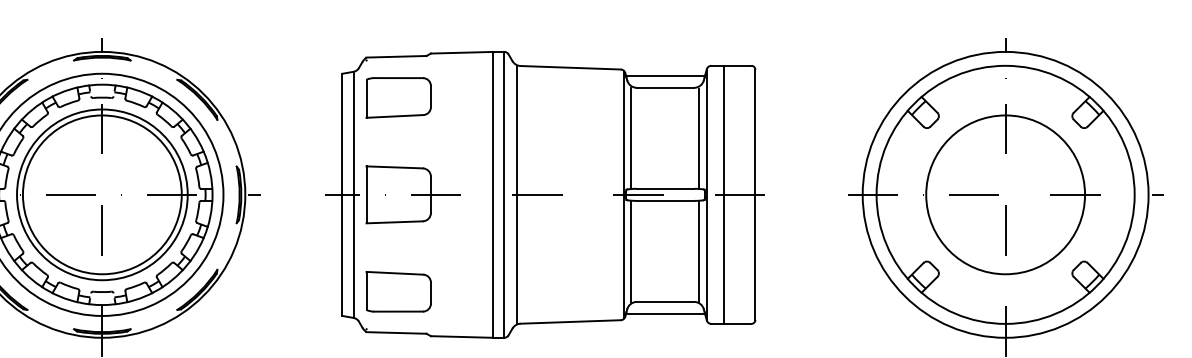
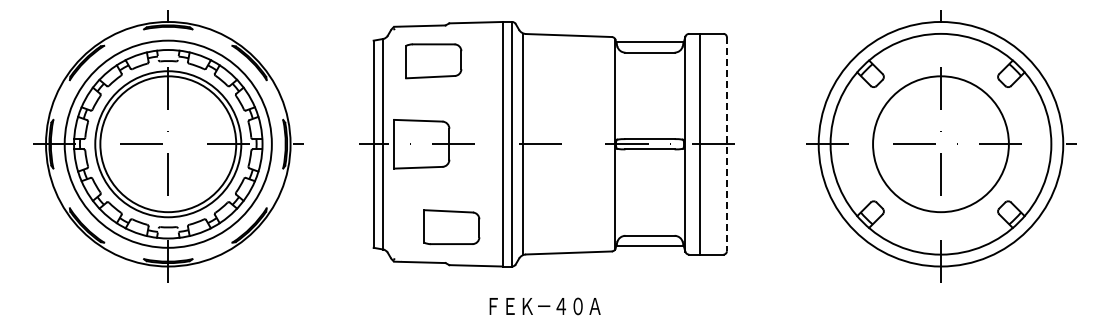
part: (398, 98) -> (433, 61), moved
line: (630, 137) -> (620, 95), removed
line: (698, 139) -> (678, 96), removed
line: (754, 195) -> (726, 144), solid -> dashed
line: (630, 251) -> (620, 192), removed
line: (698, 251) -> (678, 192), removed
part: (398, 292) -> (451, 227), moved

